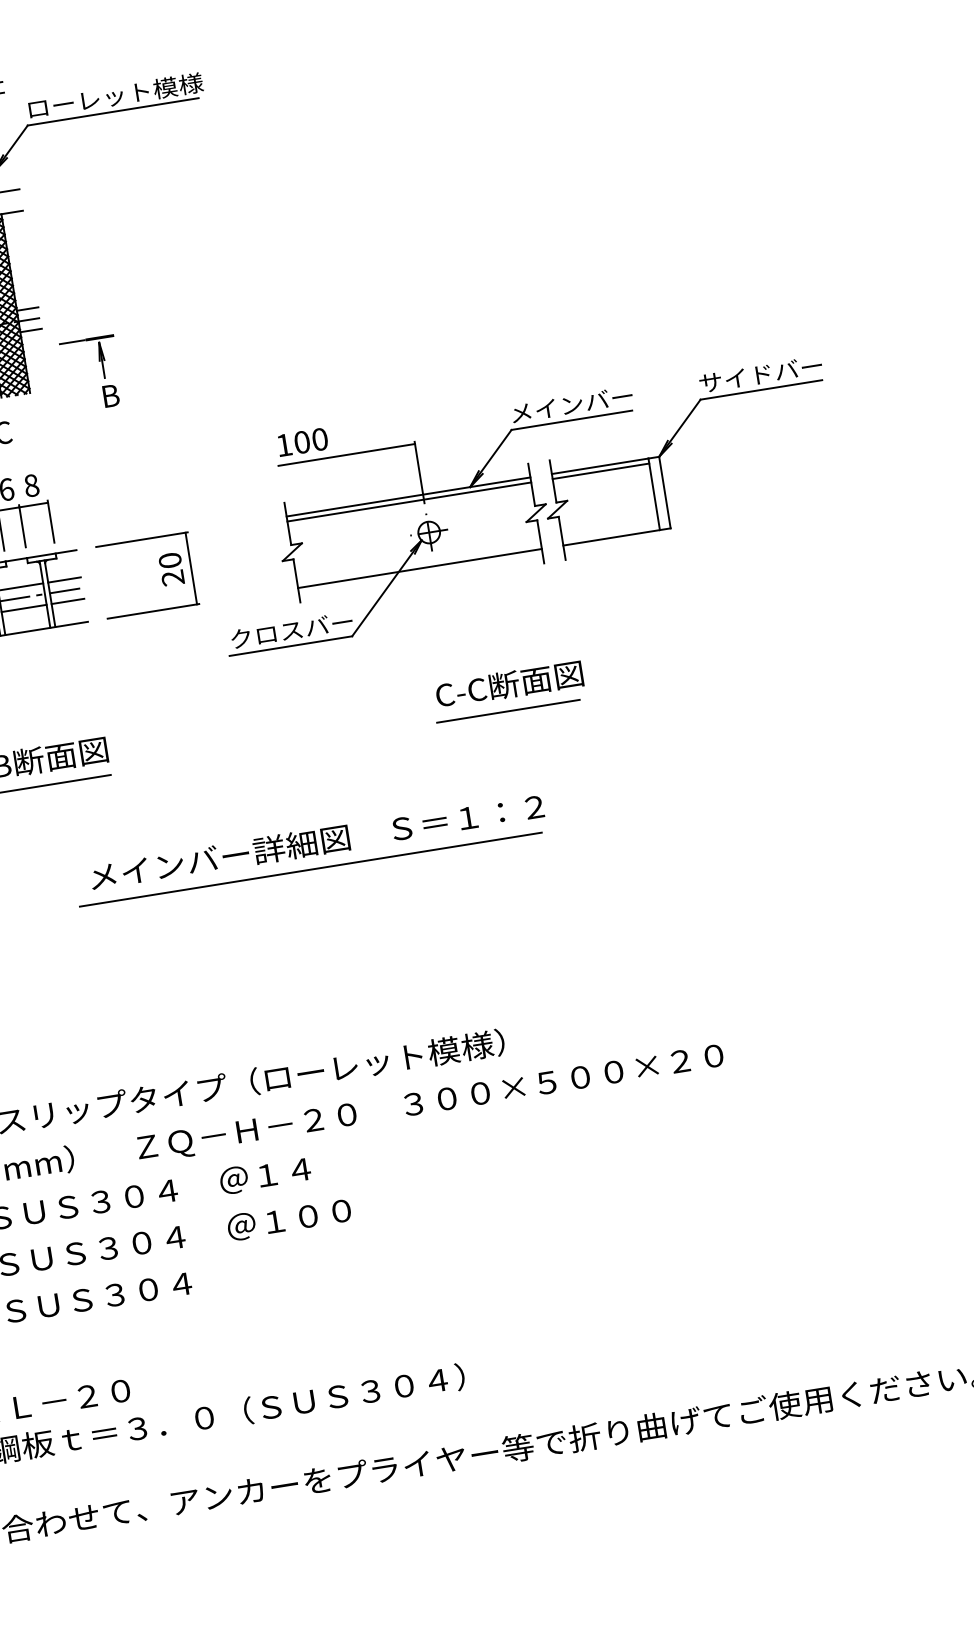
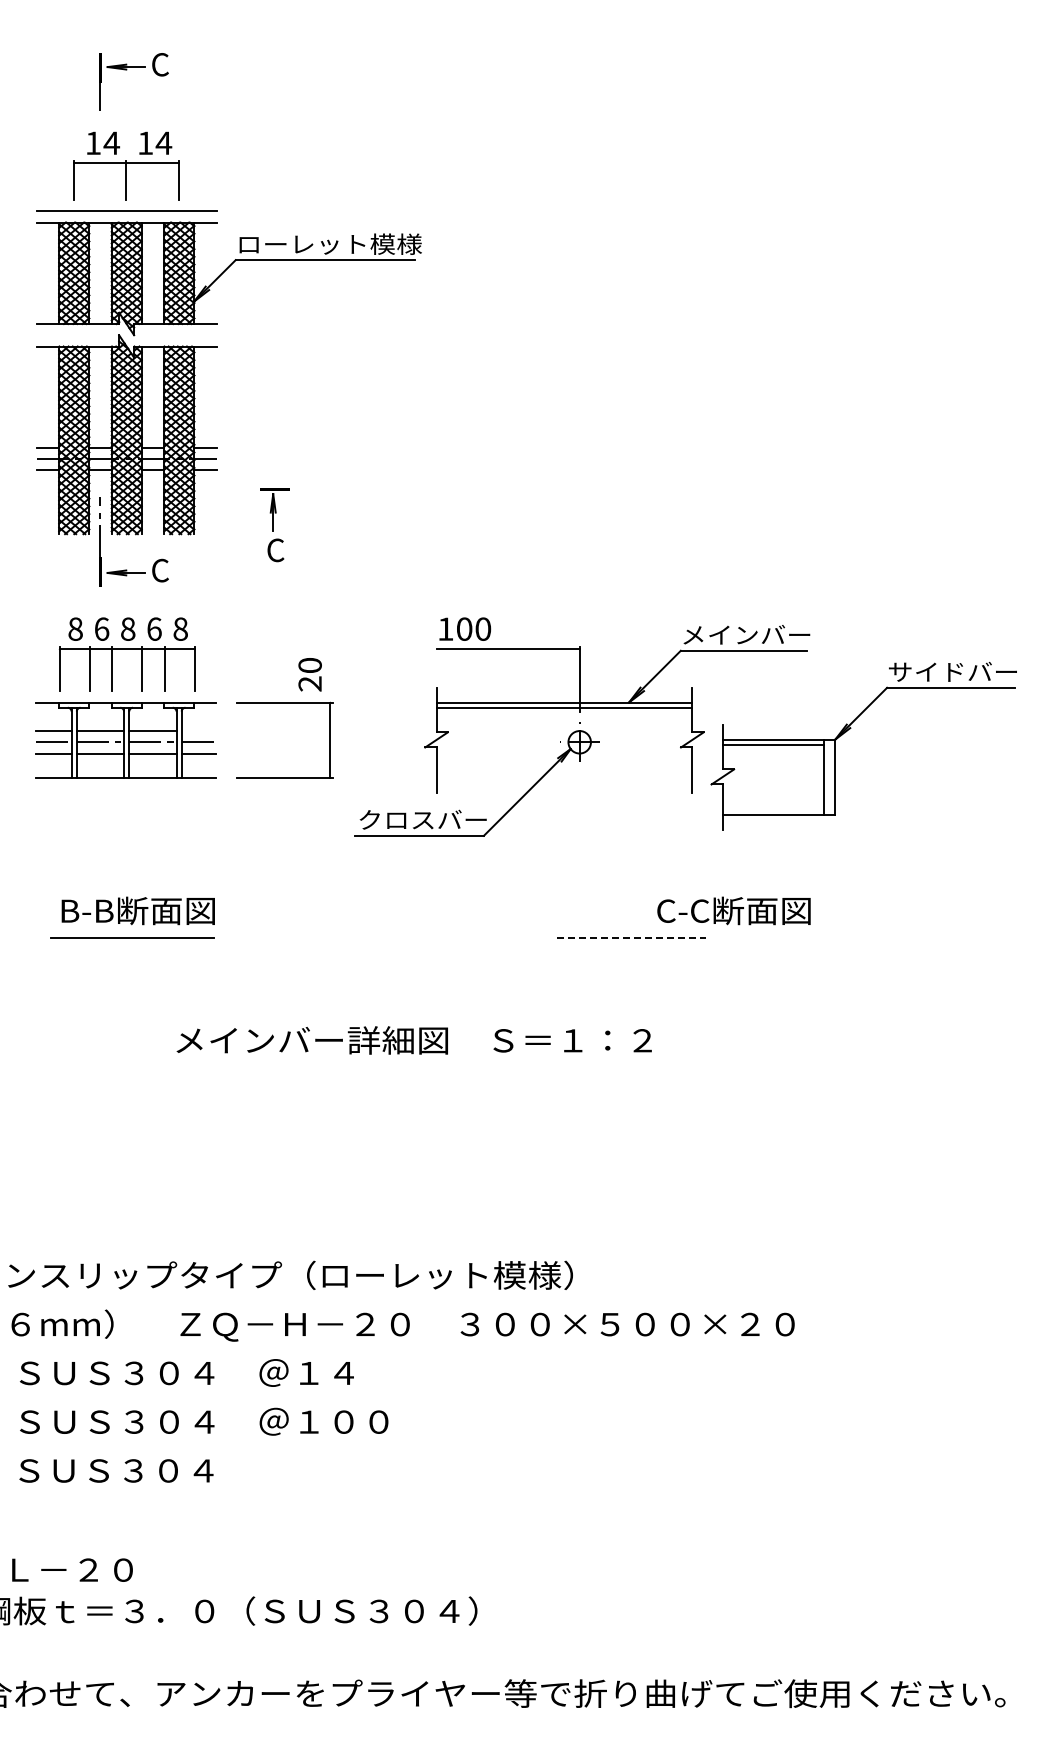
line: (72, 342) -> (245, 489), removed
text: (110, 396) -> (275, 550), B -> C
part: (672, 444) -> (850, 729), moved
line: (420, 568) -> (564, 777), removed
text: (170, 569) -> (309, 674), moved
line: (64, 580) -> (198, 731), removed
text: (509, 684) -> (733, 910), moved
line: (508, 711) -> (631, 938), solid -> dashed
line: (310, 869) -> (403, 1067), removed

